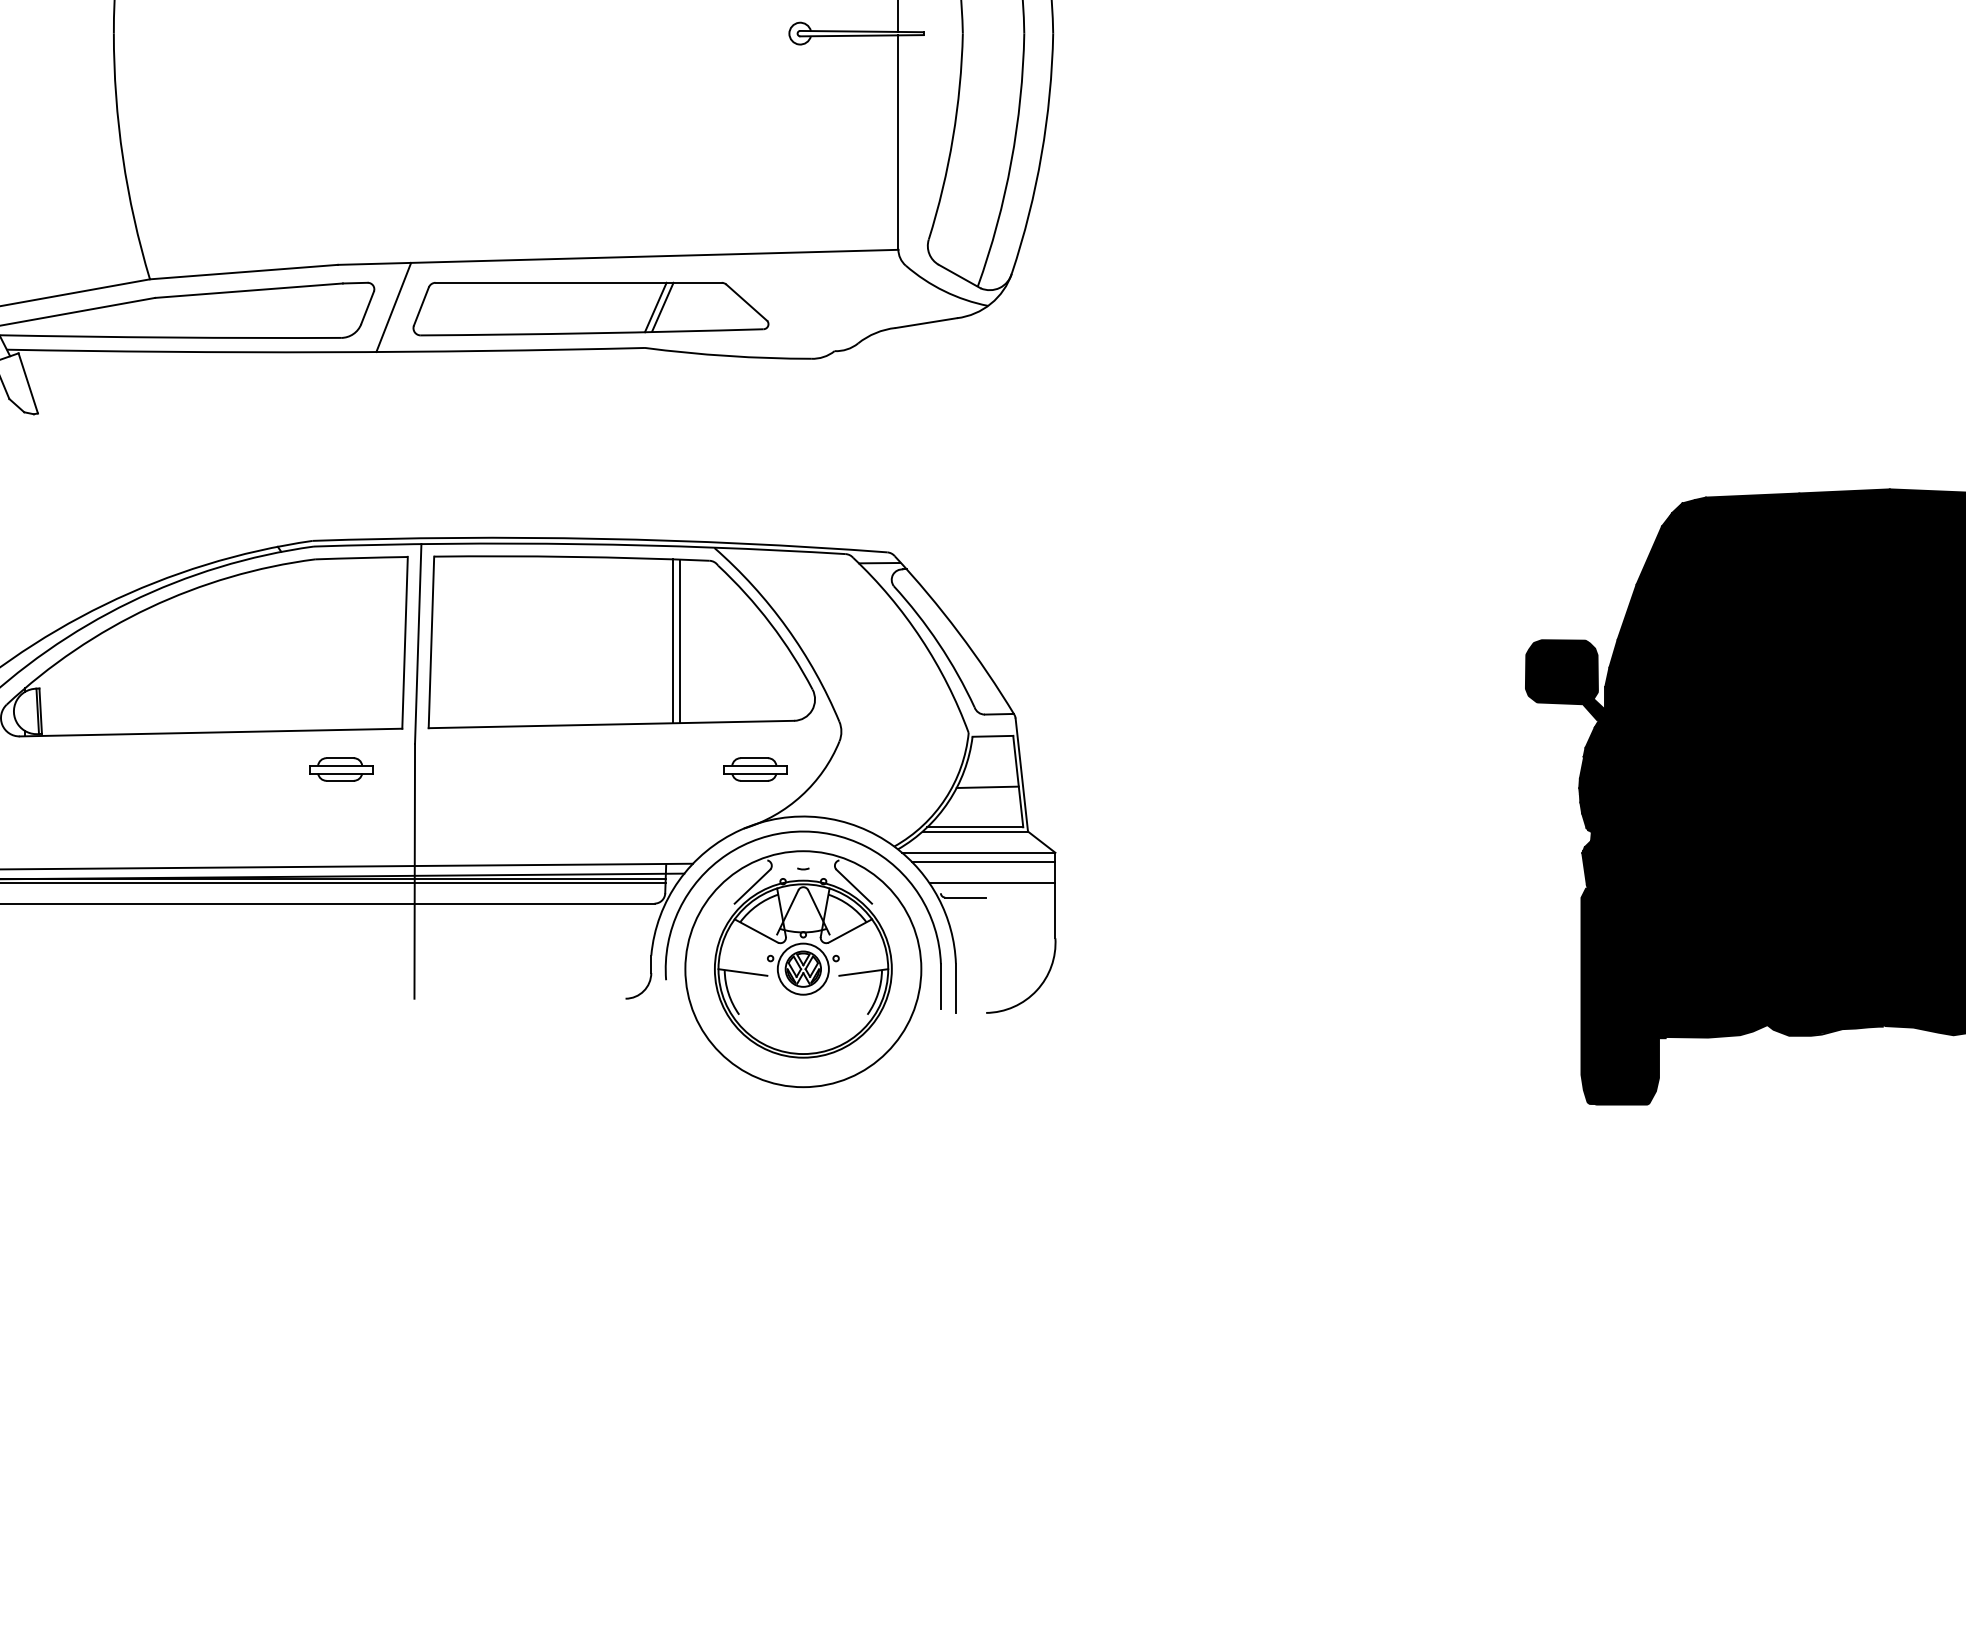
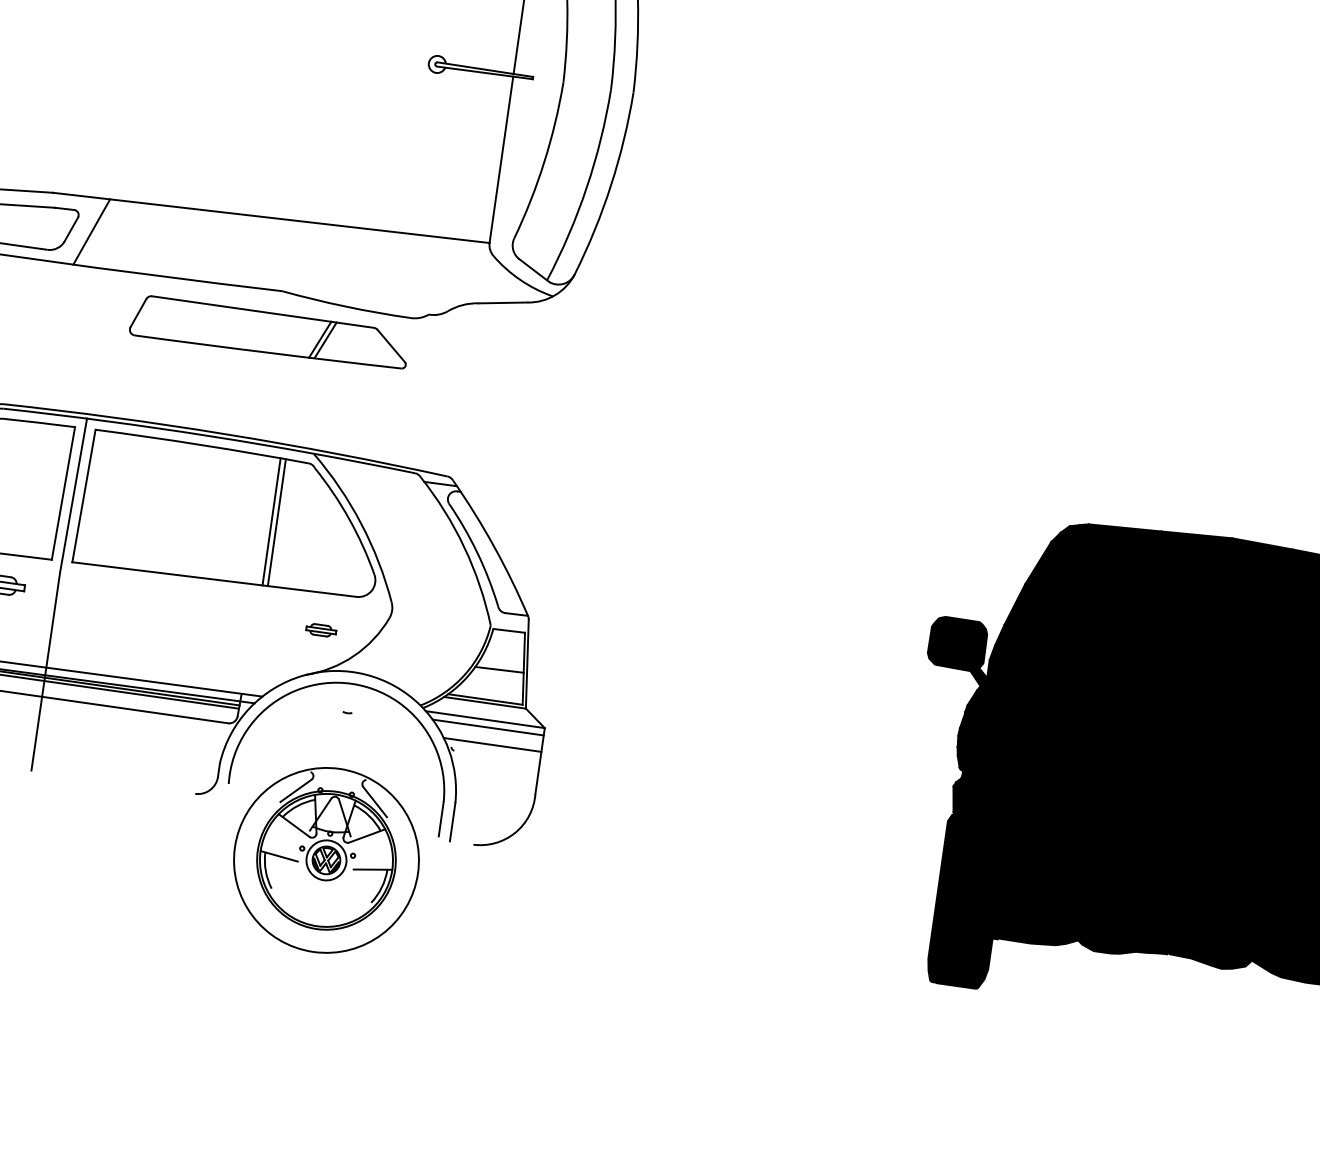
part: (590, 308) -> (269, 333), moved
part: (755, 769) -> (321, 630), size x0.6
line: (965, 897) -> (470, 752), removed
part: (803, 969) -> (326, 860), moved

